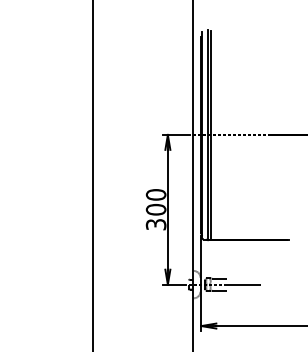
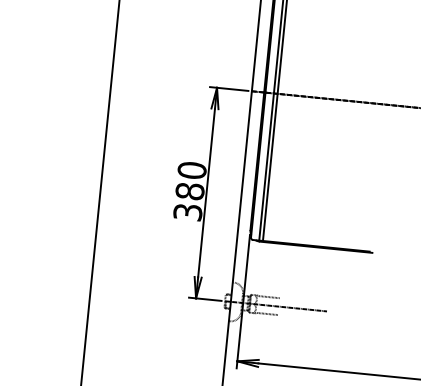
text: (156, 209) -> (190, 191), 300 -> 380

